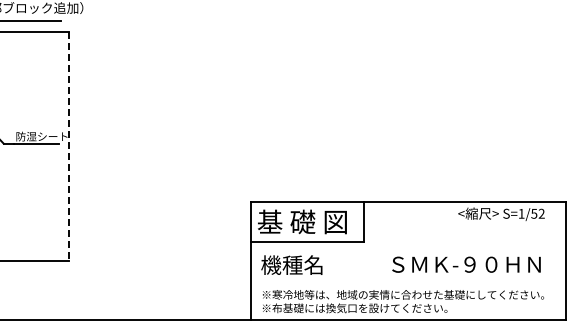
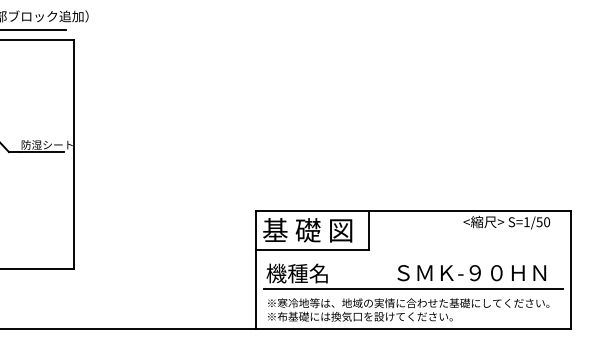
line: (69, 147) -> (74, 155), dashed -> solid
text: (542, 214) -> (547, 222), S=1/52 -> S=1/50
line: (408, 281) -> (413, 289), added

